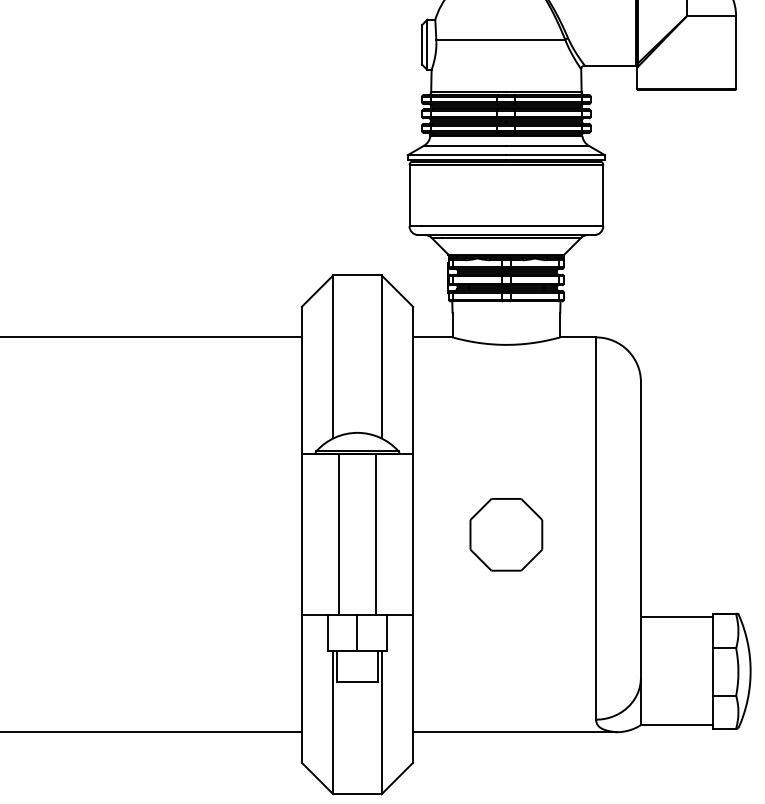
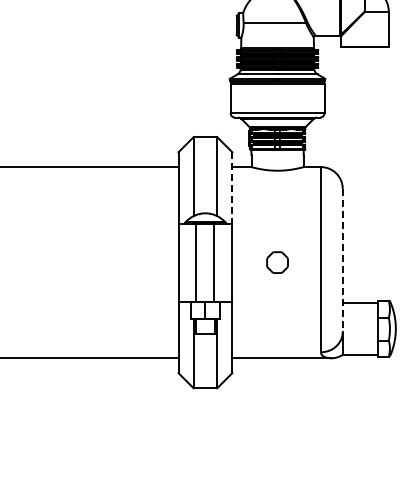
line: (413, 381) -> (232, 188), solid -> dashed
line: (640, 530) -> (342, 260), solid -> dashed
part: (506, 534) -> (277, 262), size x0.6

